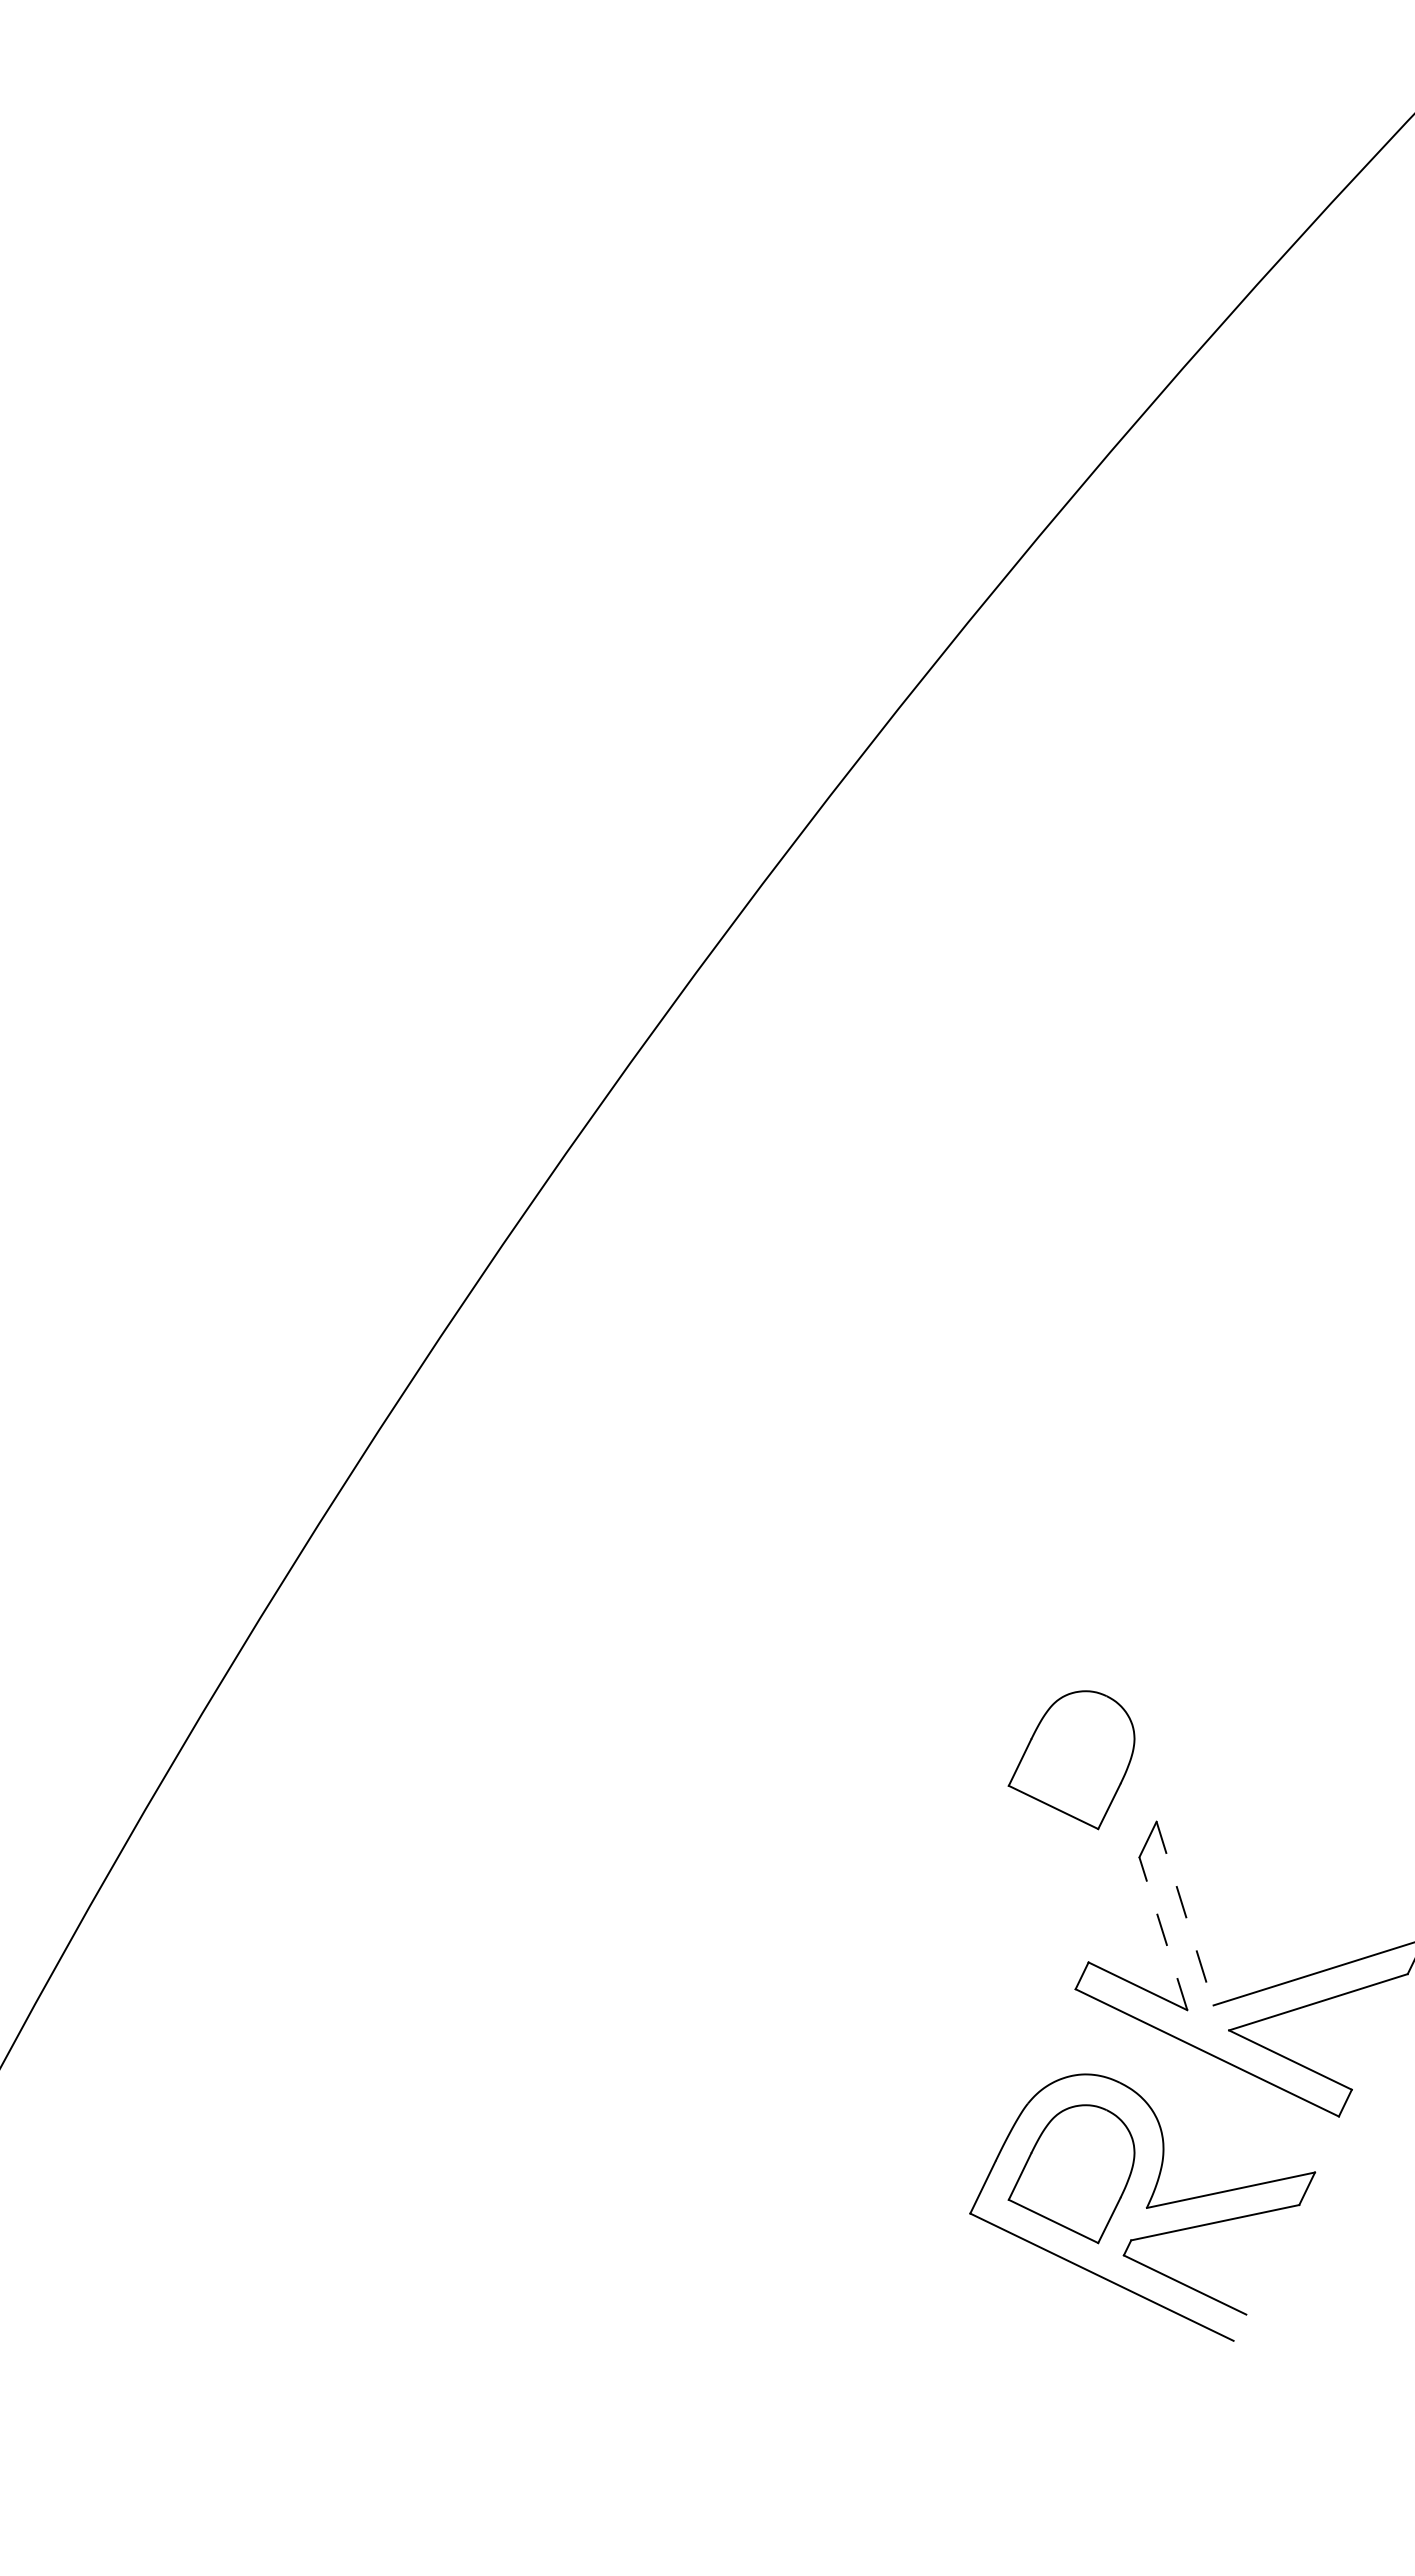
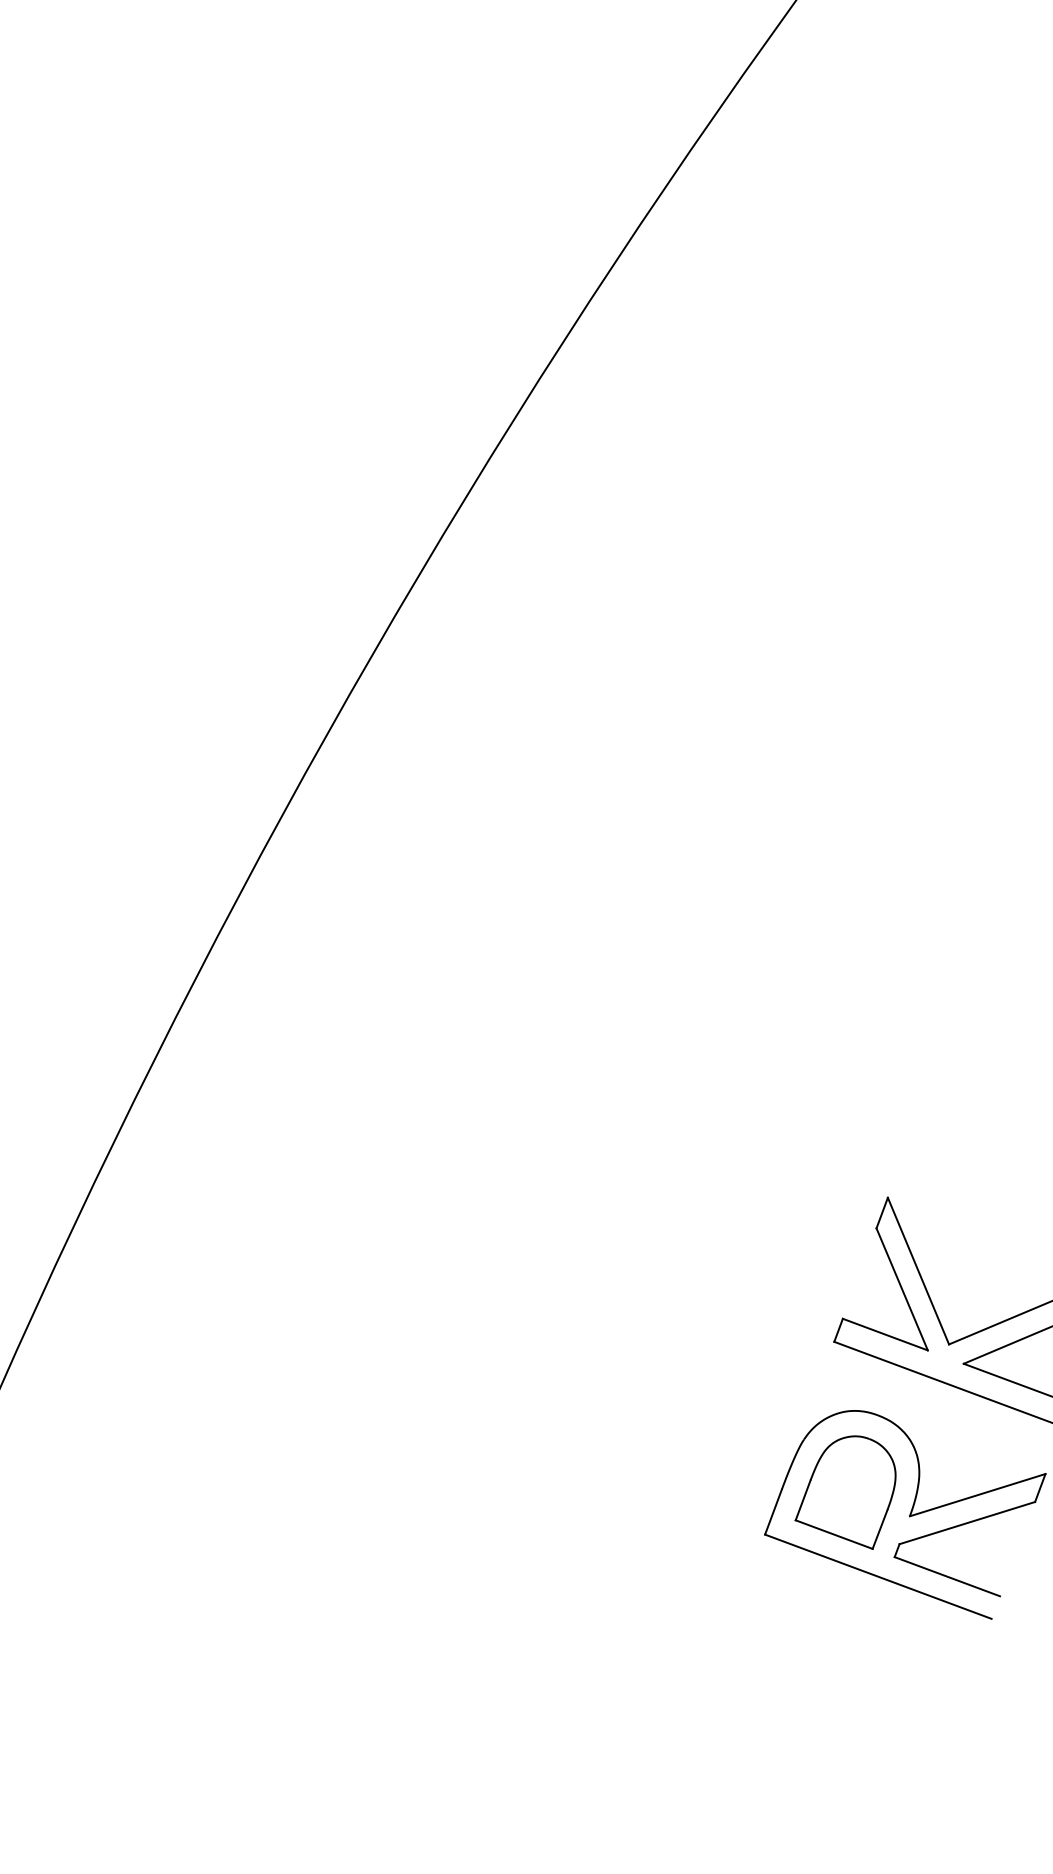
part: (1071, 1760) -> (813, 1153), removed
line: (1185, 1914) -> (918, 1271), dashed -> solid
line: (1163, 1933) -> (902, 1289), dashed -> solid

